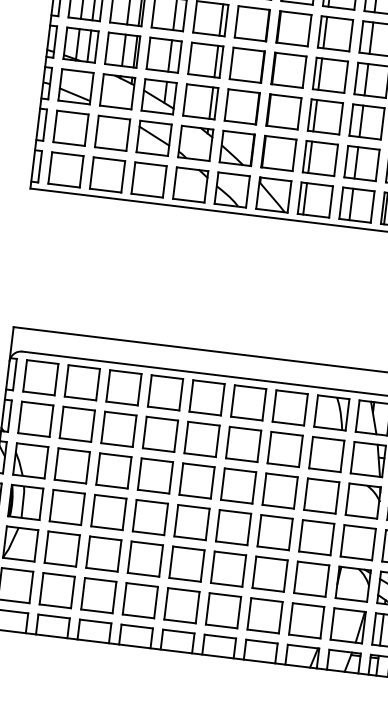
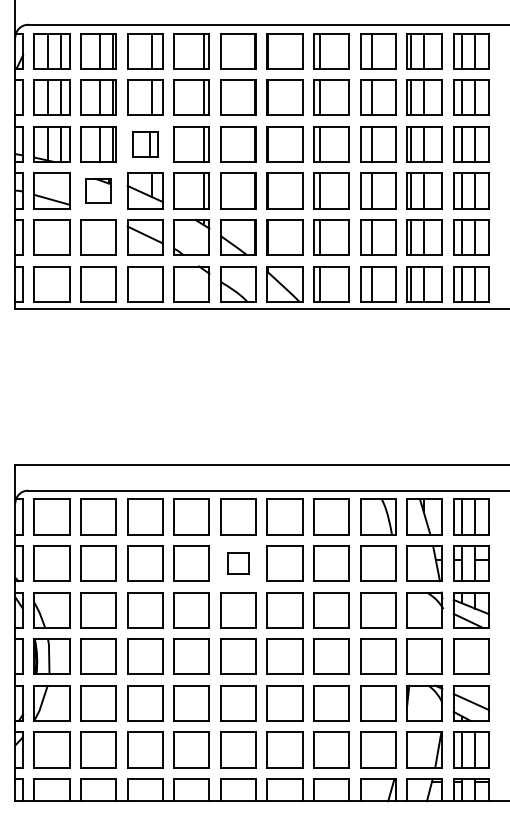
part: (164, 55) -> (145, 144), size x0.7
part: (117, 91) -> (98, 190), size x0.7
part: (202, 439) -> (238, 563), size x0.6

